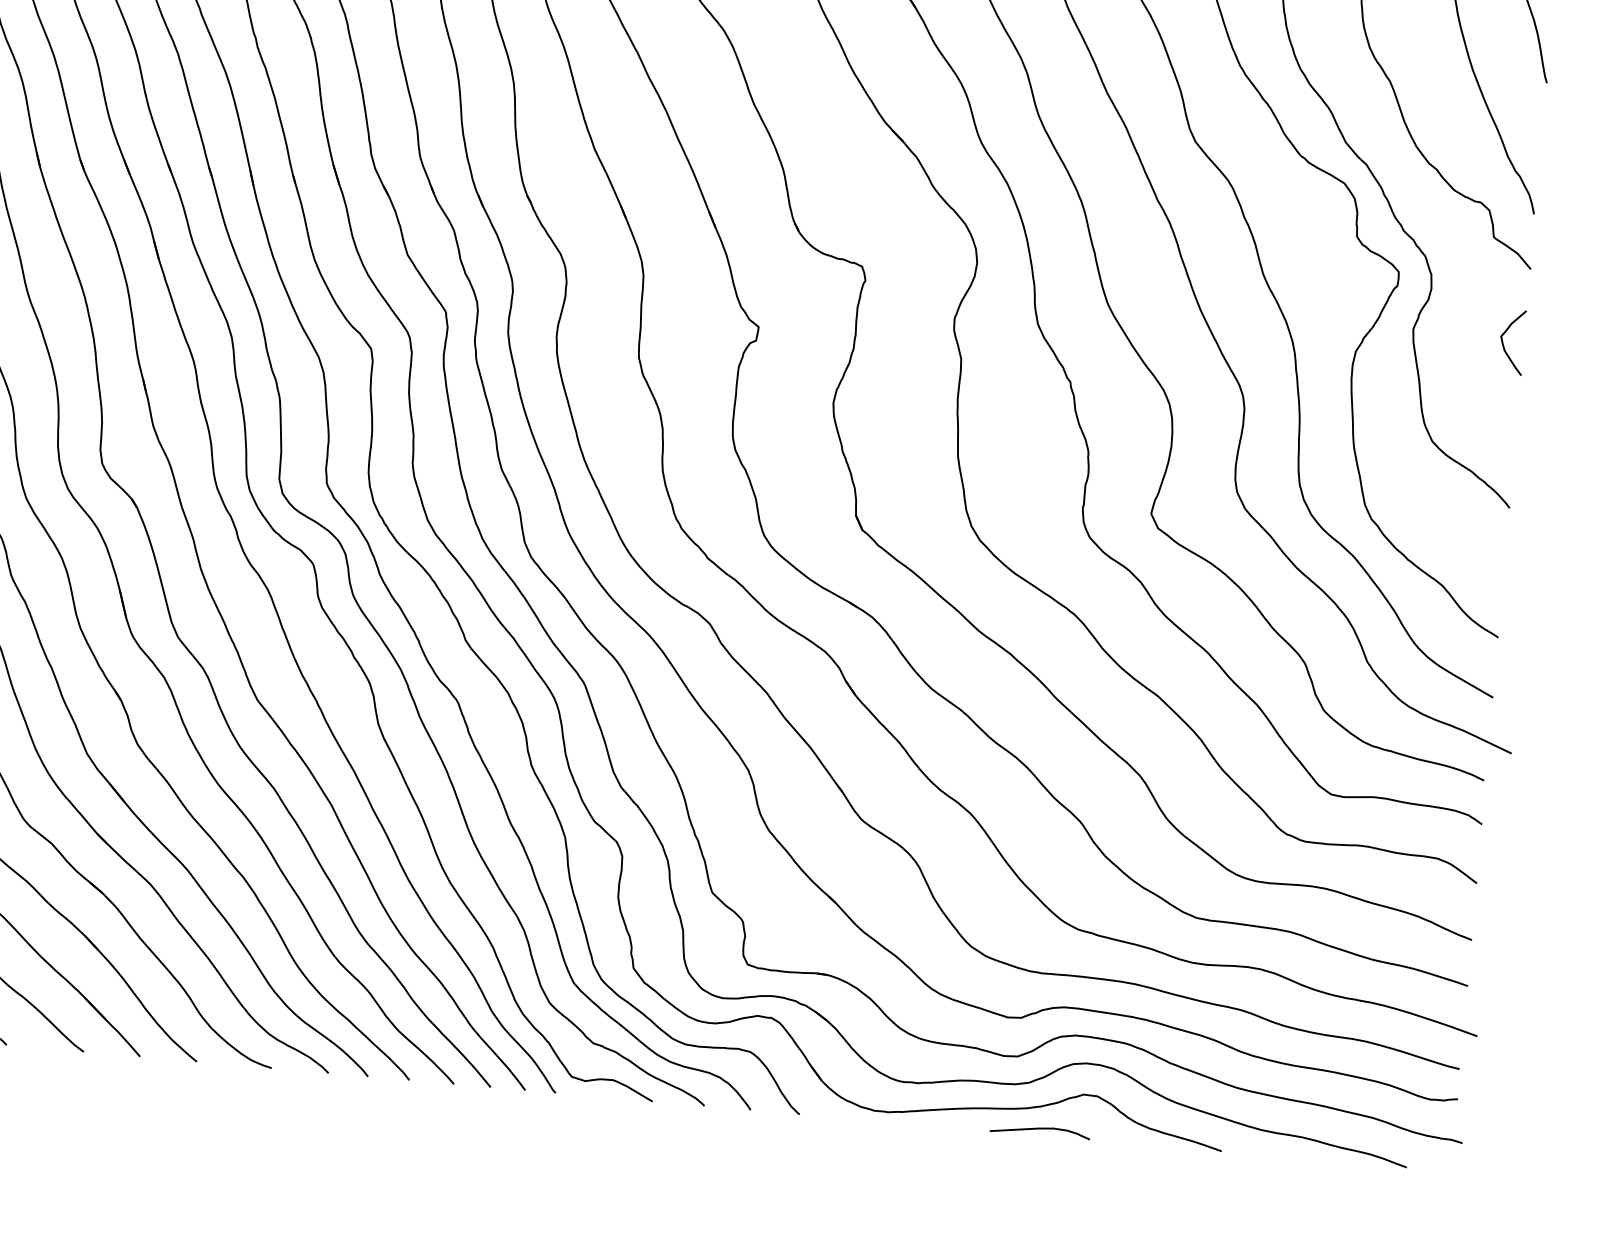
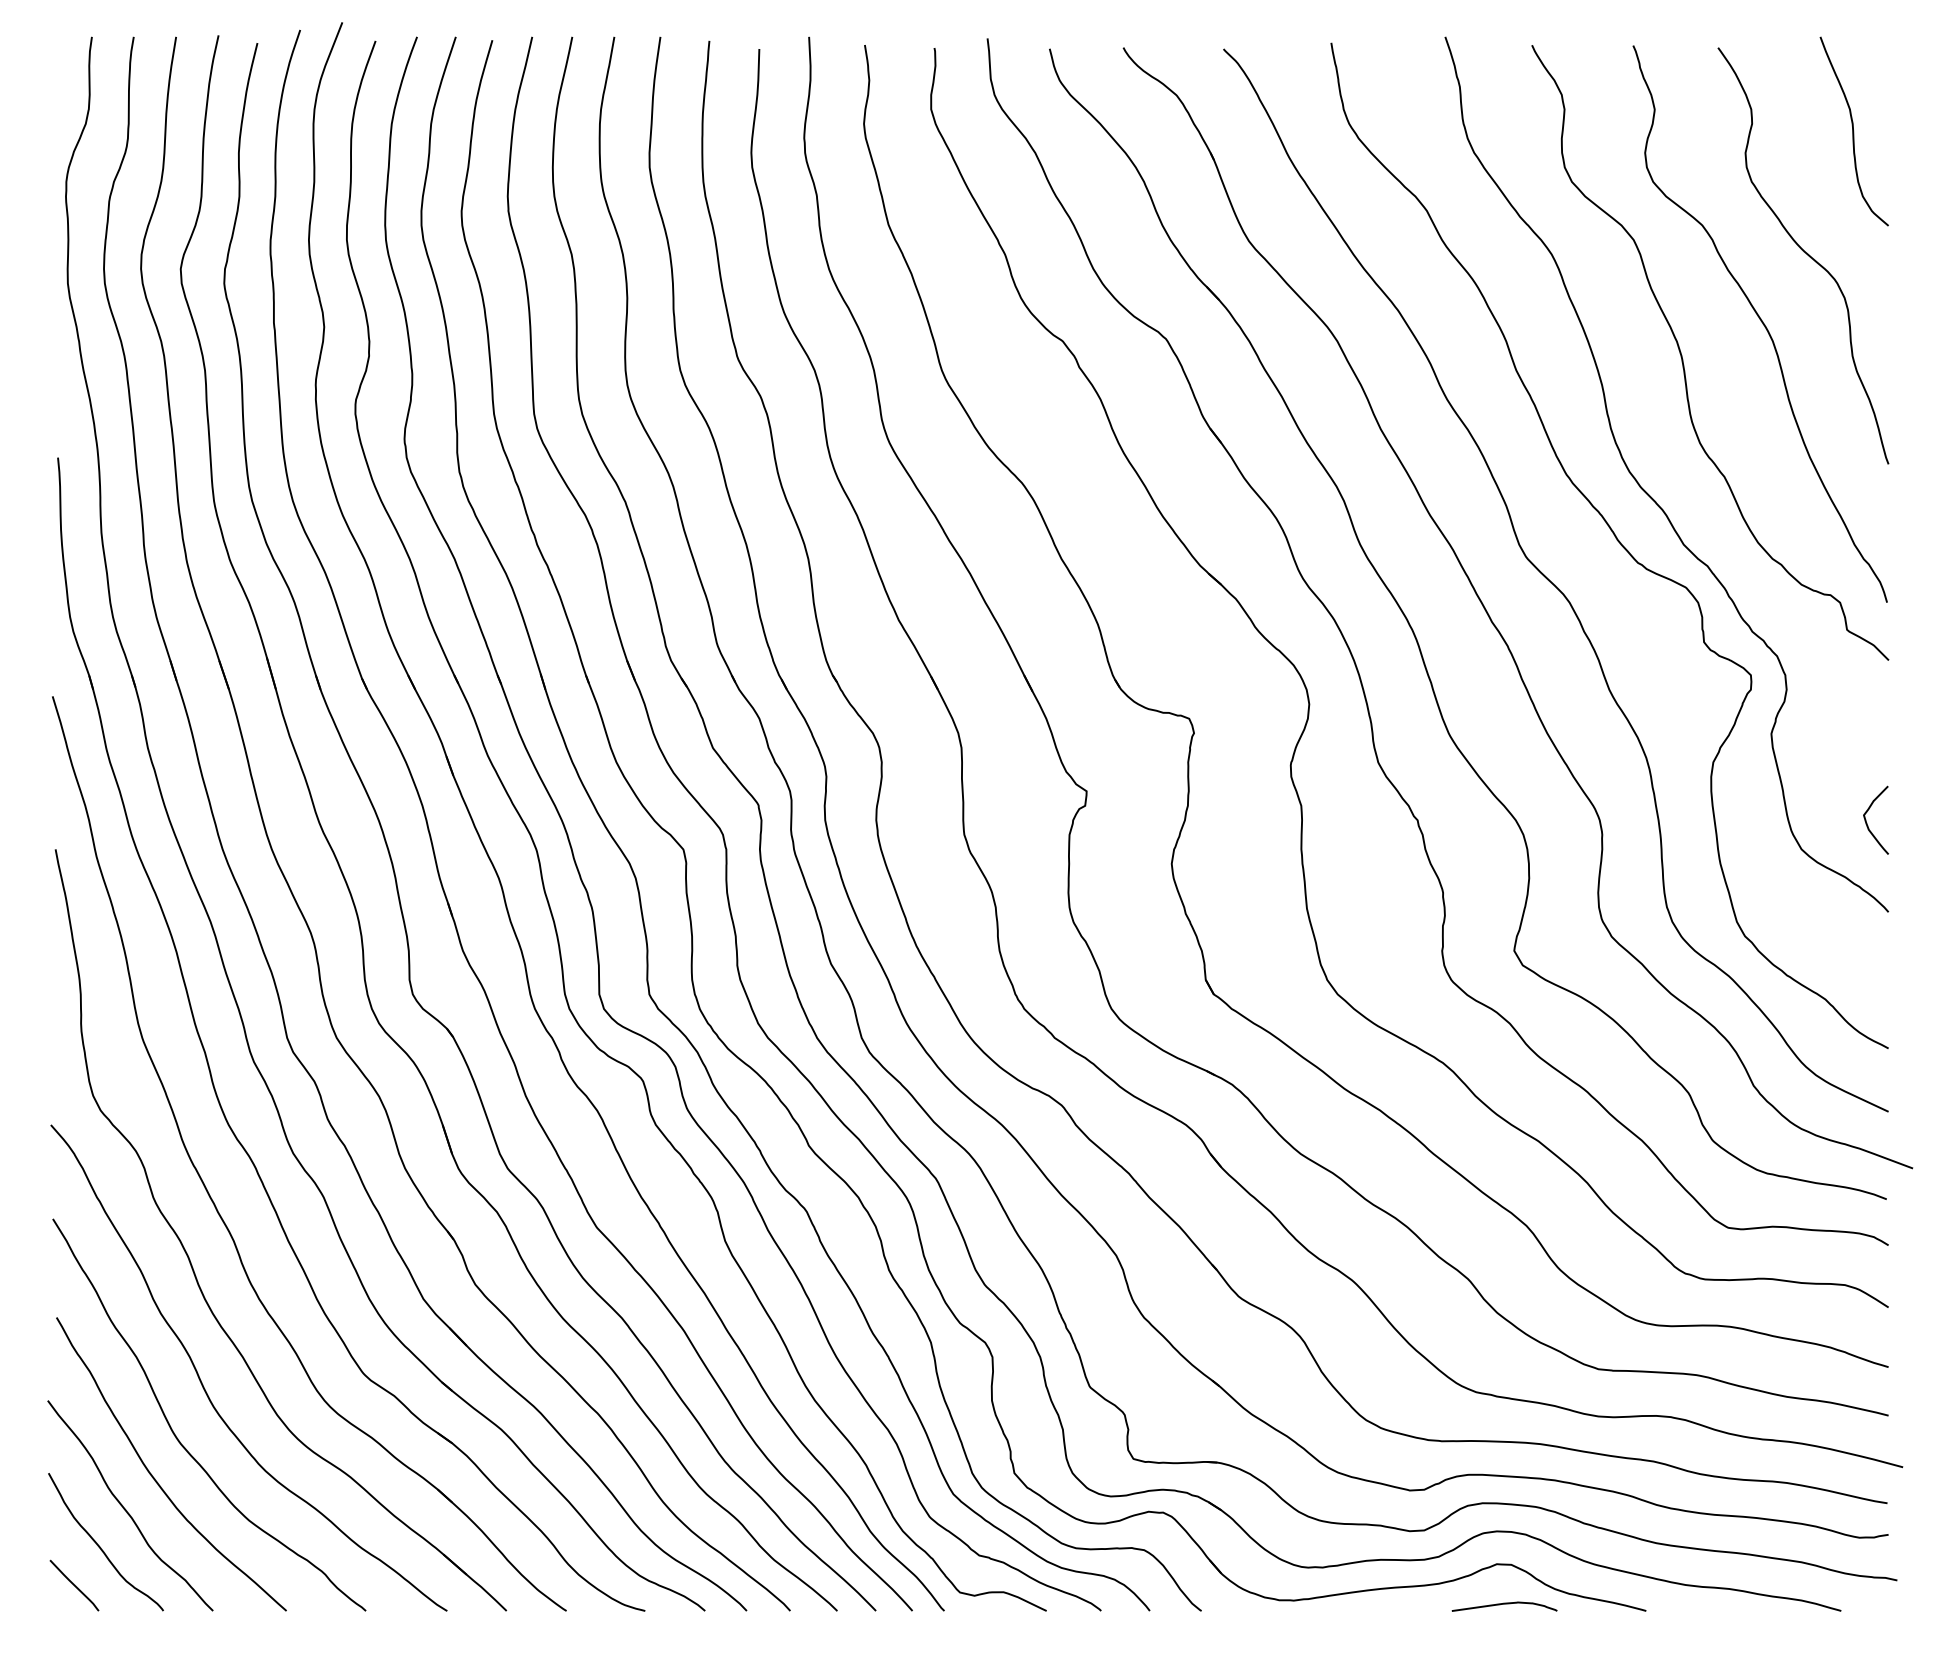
curve: (1503, 344) -> (1867, 823), moved
curve: (1040, 1129) -> (1504, 1604), moved

